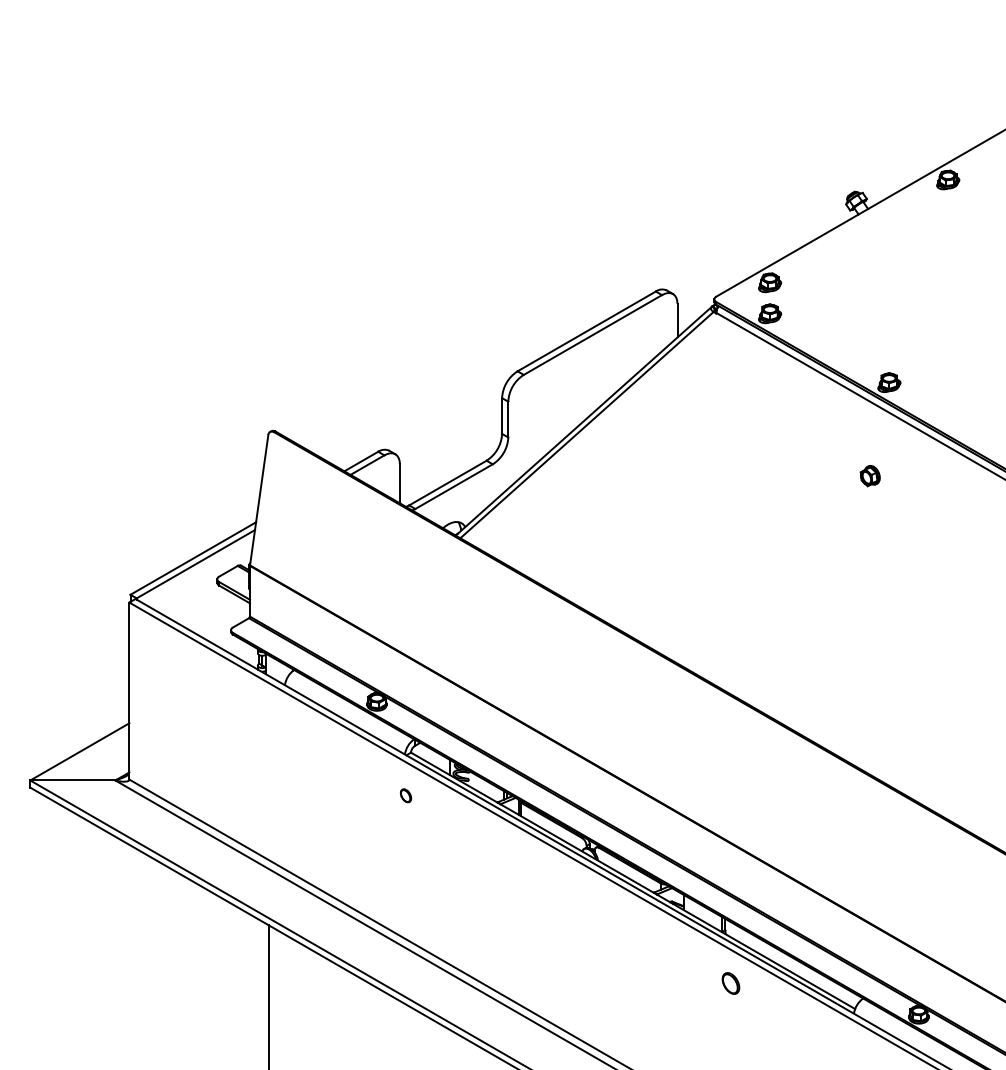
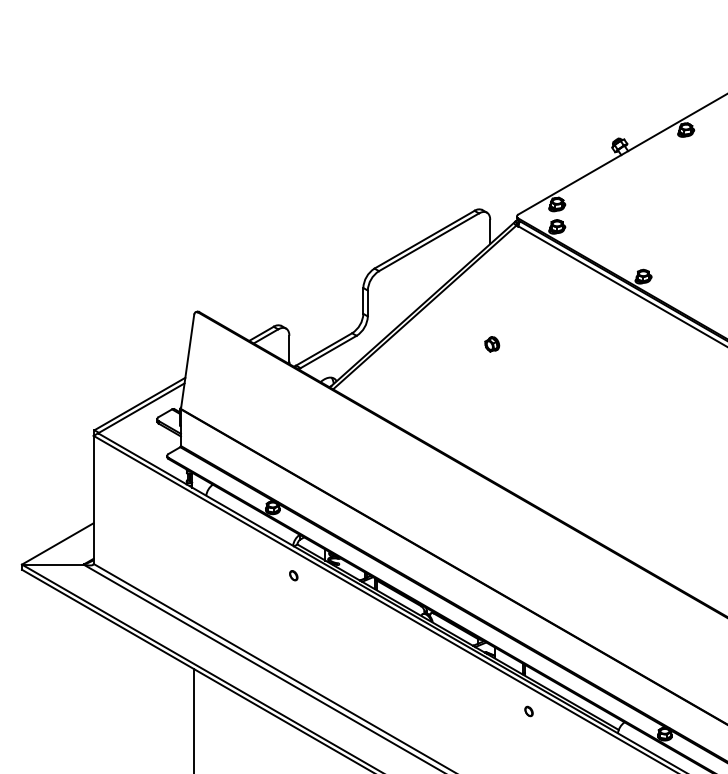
part: (869, 476) -> (491, 344), moved
part: (731, 983) -> (529, 711), size x0.62

